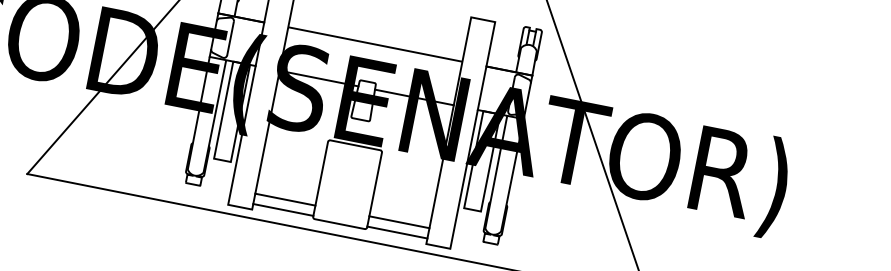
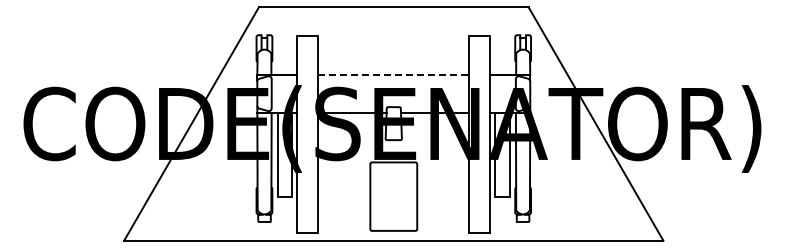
line: (375, 44) -> (393, 74), solid -> dashed
line: (285, 199) -> (344, 219), removed
line: (283, 210) -> (344, 228), removed
line: (399, 222) -> (443, 219), removed
line: (397, 232) -> (443, 228), removed

